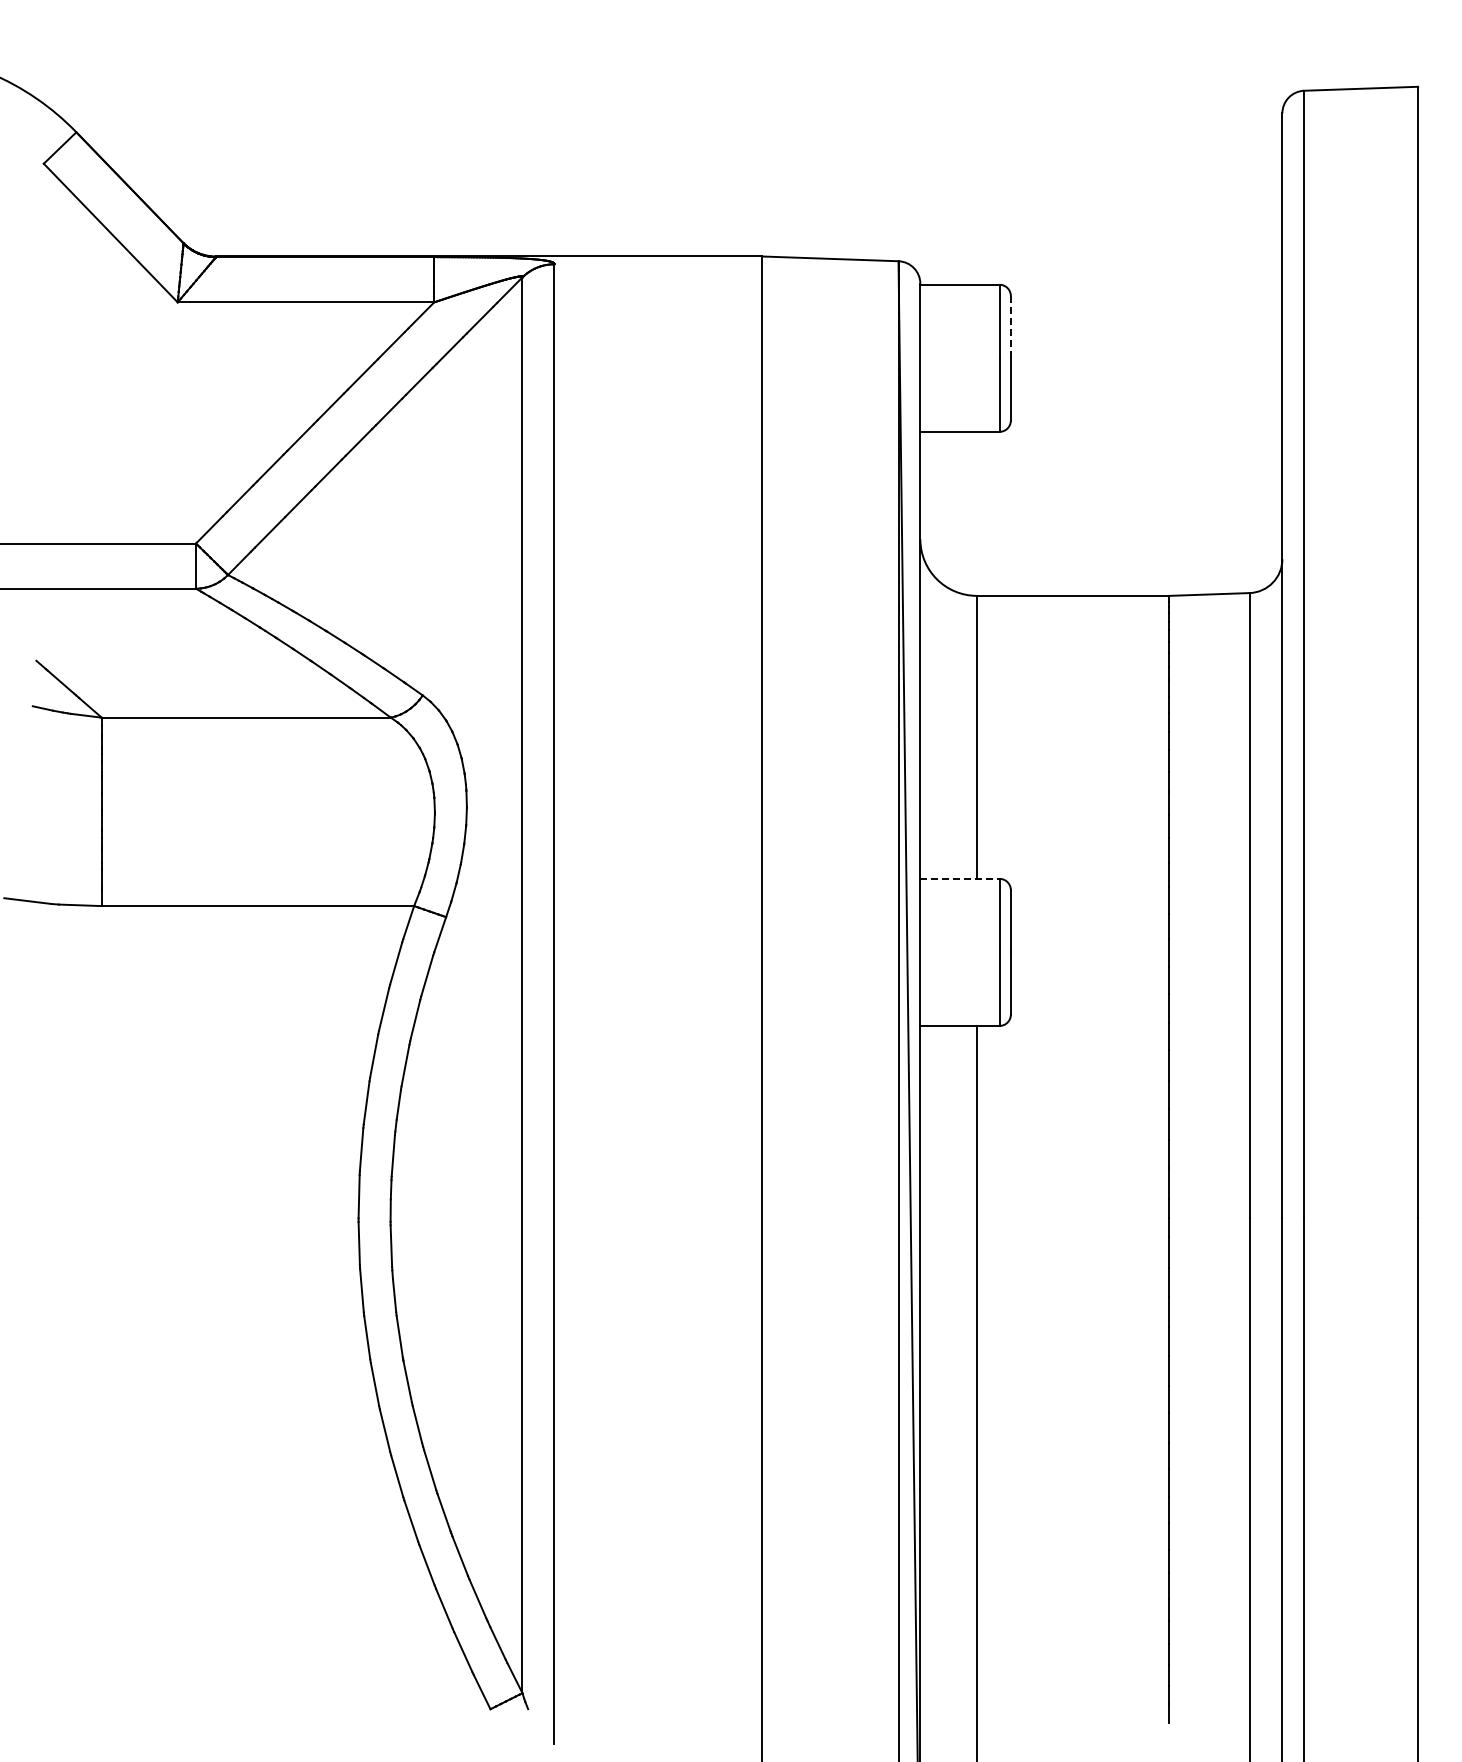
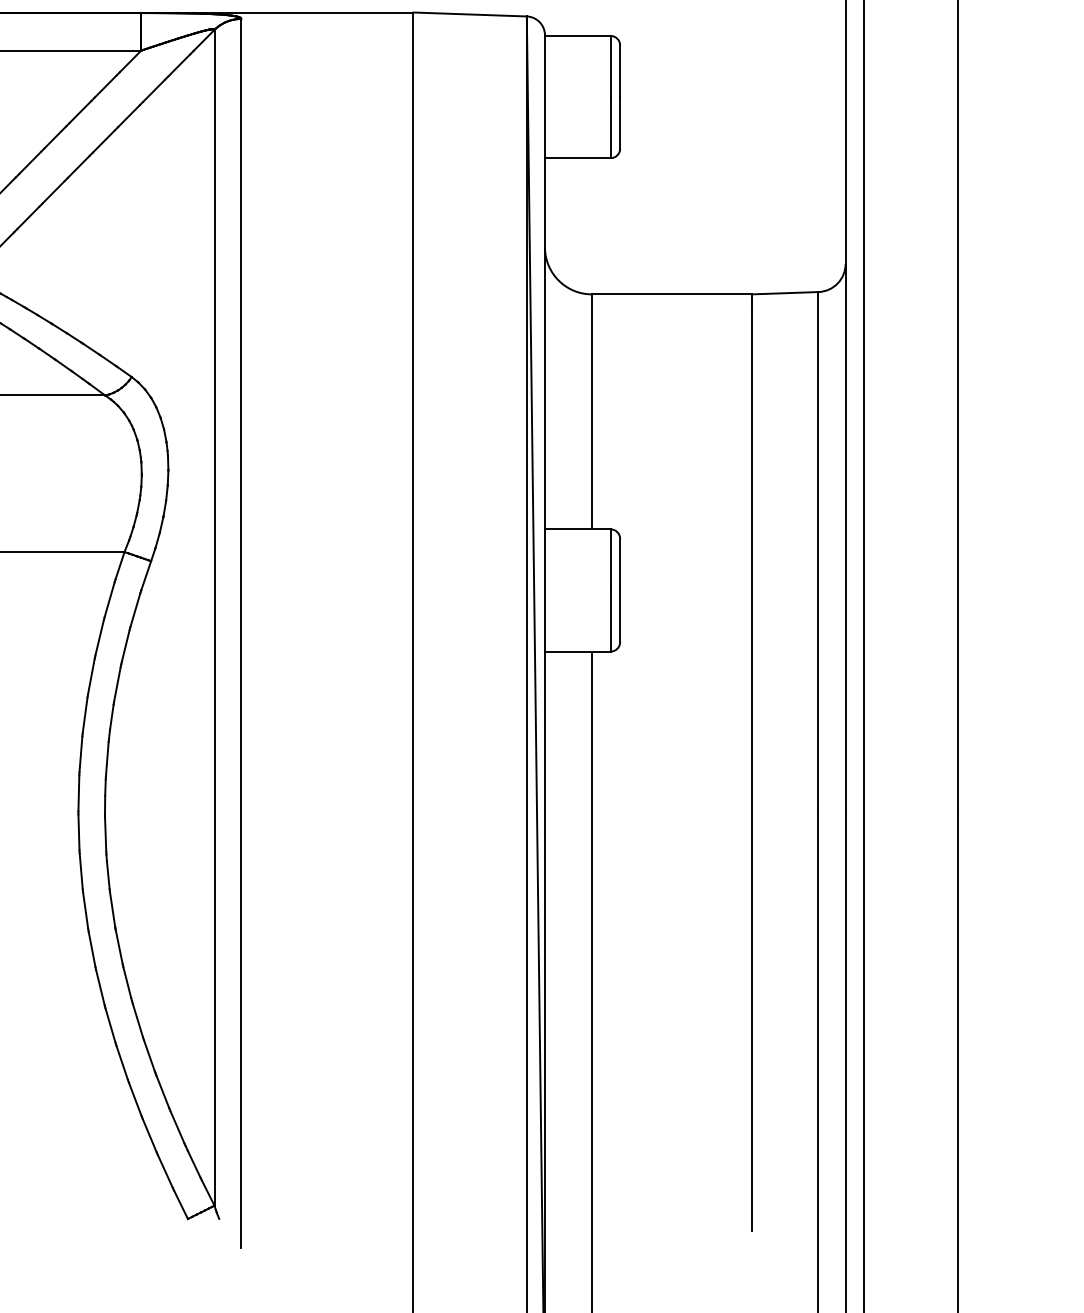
line: (1010, 326) -> (619, 70), dashed -> solid
line: (959, 878) -> (577, 529), dashed -> solid

